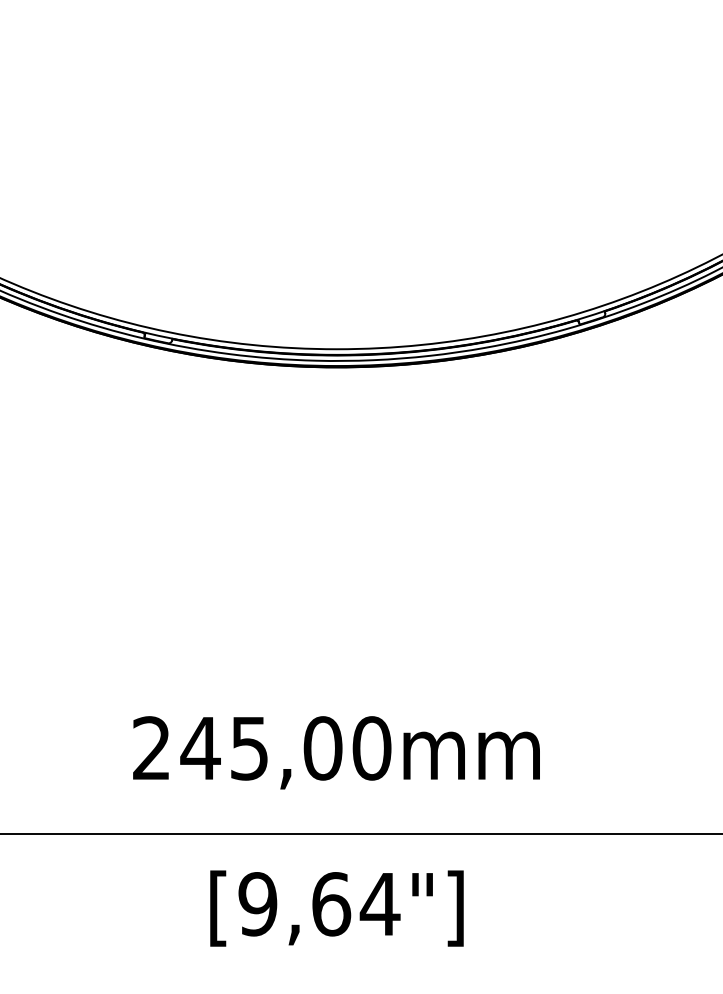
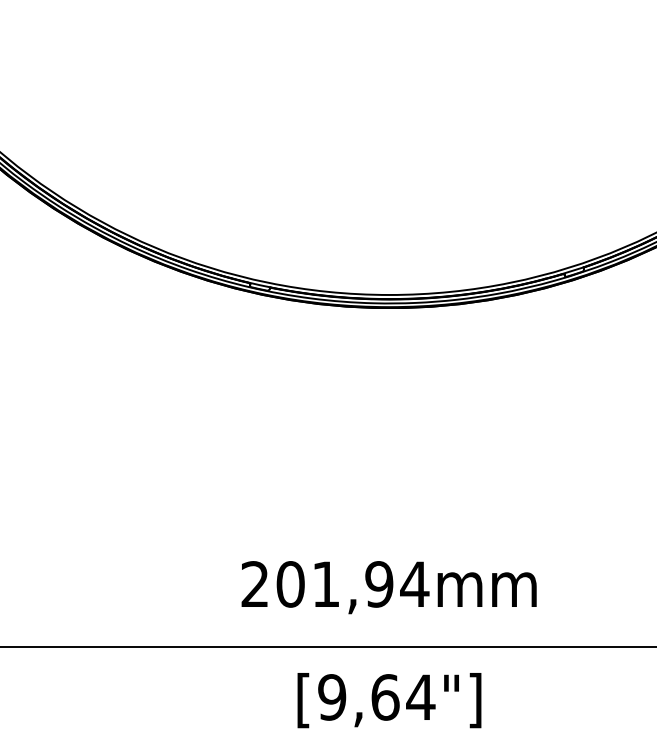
text: (285, 748) -> (352, 584), 245,00mm -> 201,94mm

